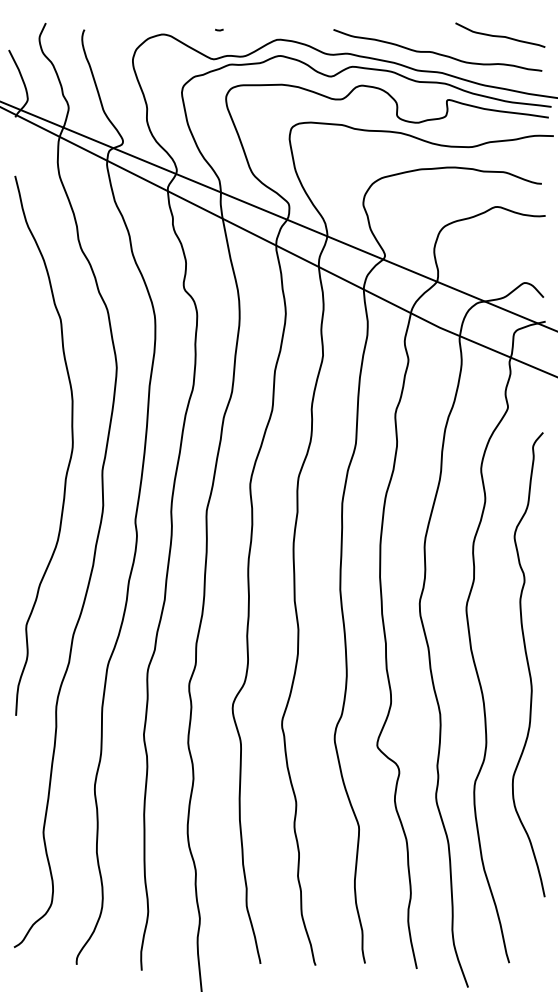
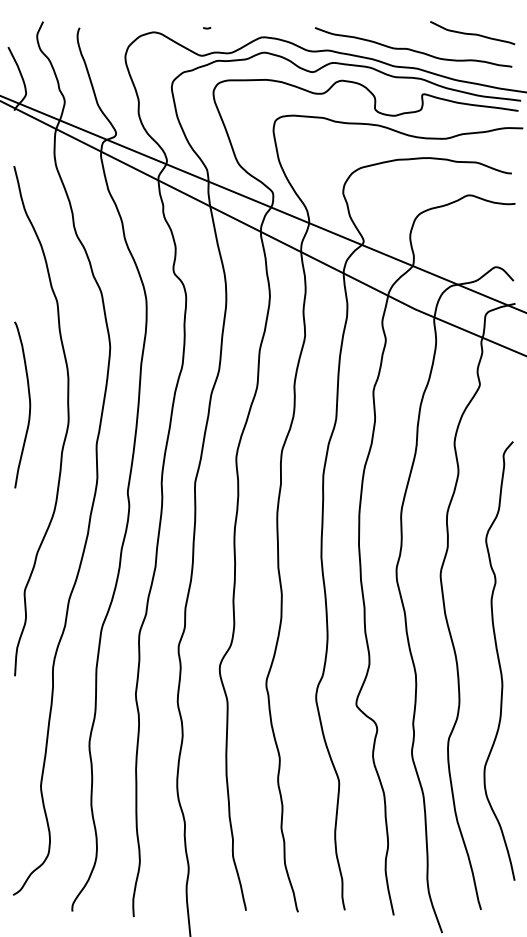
curve: (31, 428) -> (29, 404), added
curve: (528, 664) -> (499, 660), moved

